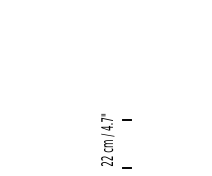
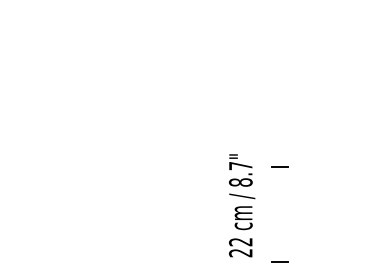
text: (107, 128) -> (241, 183), 4.7" -> 8.7"

